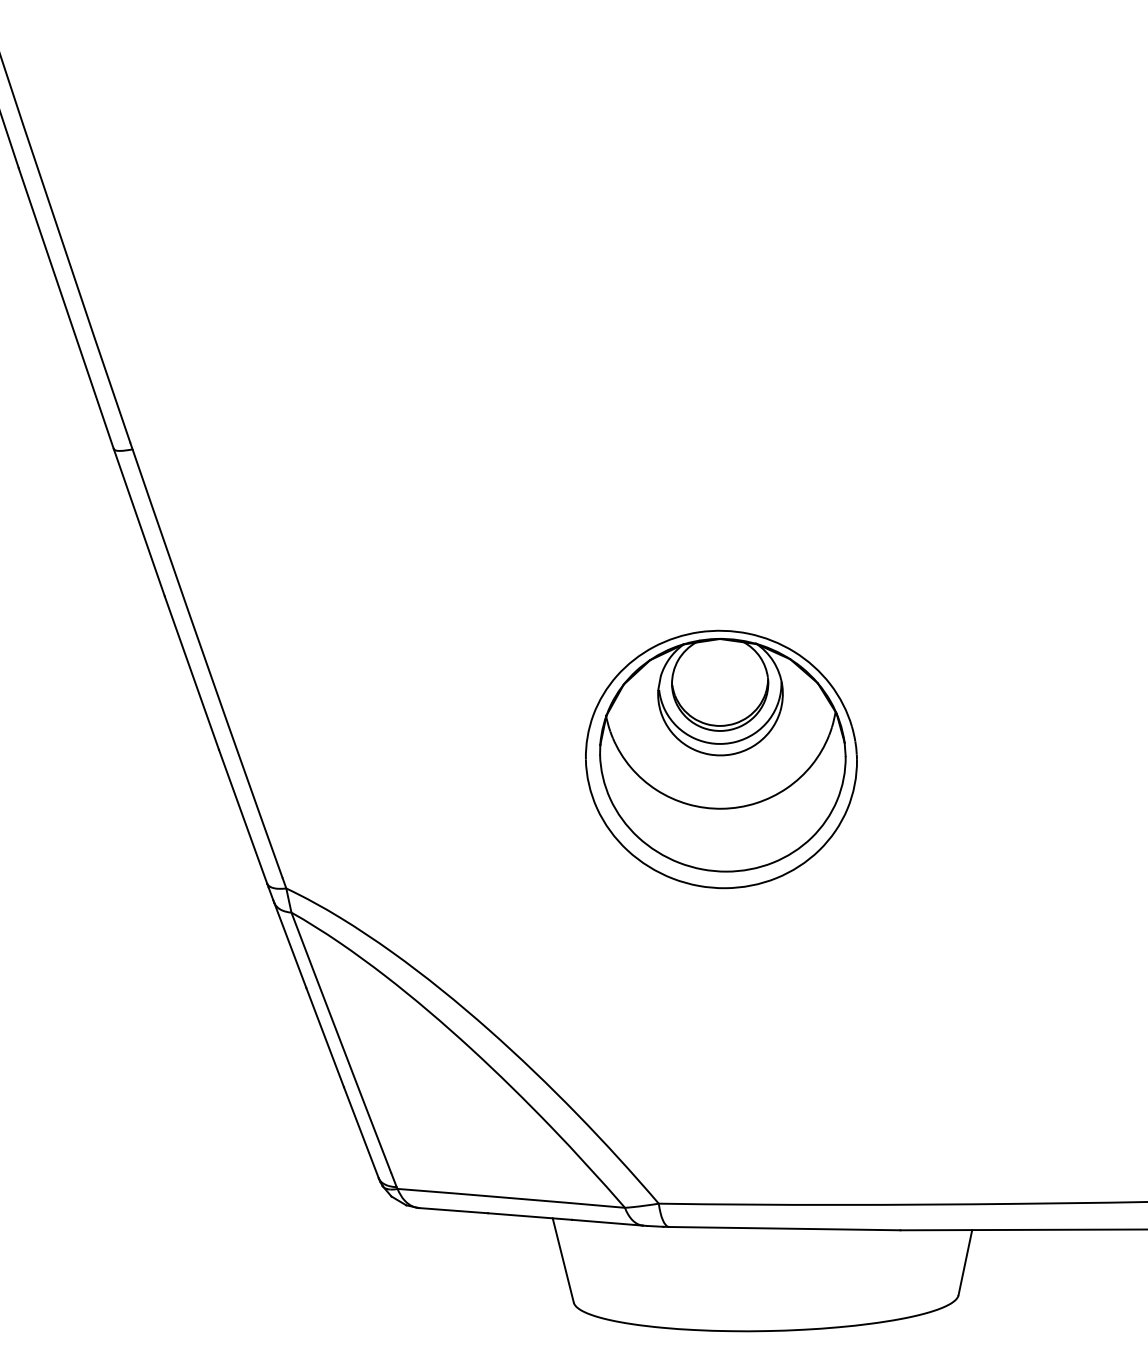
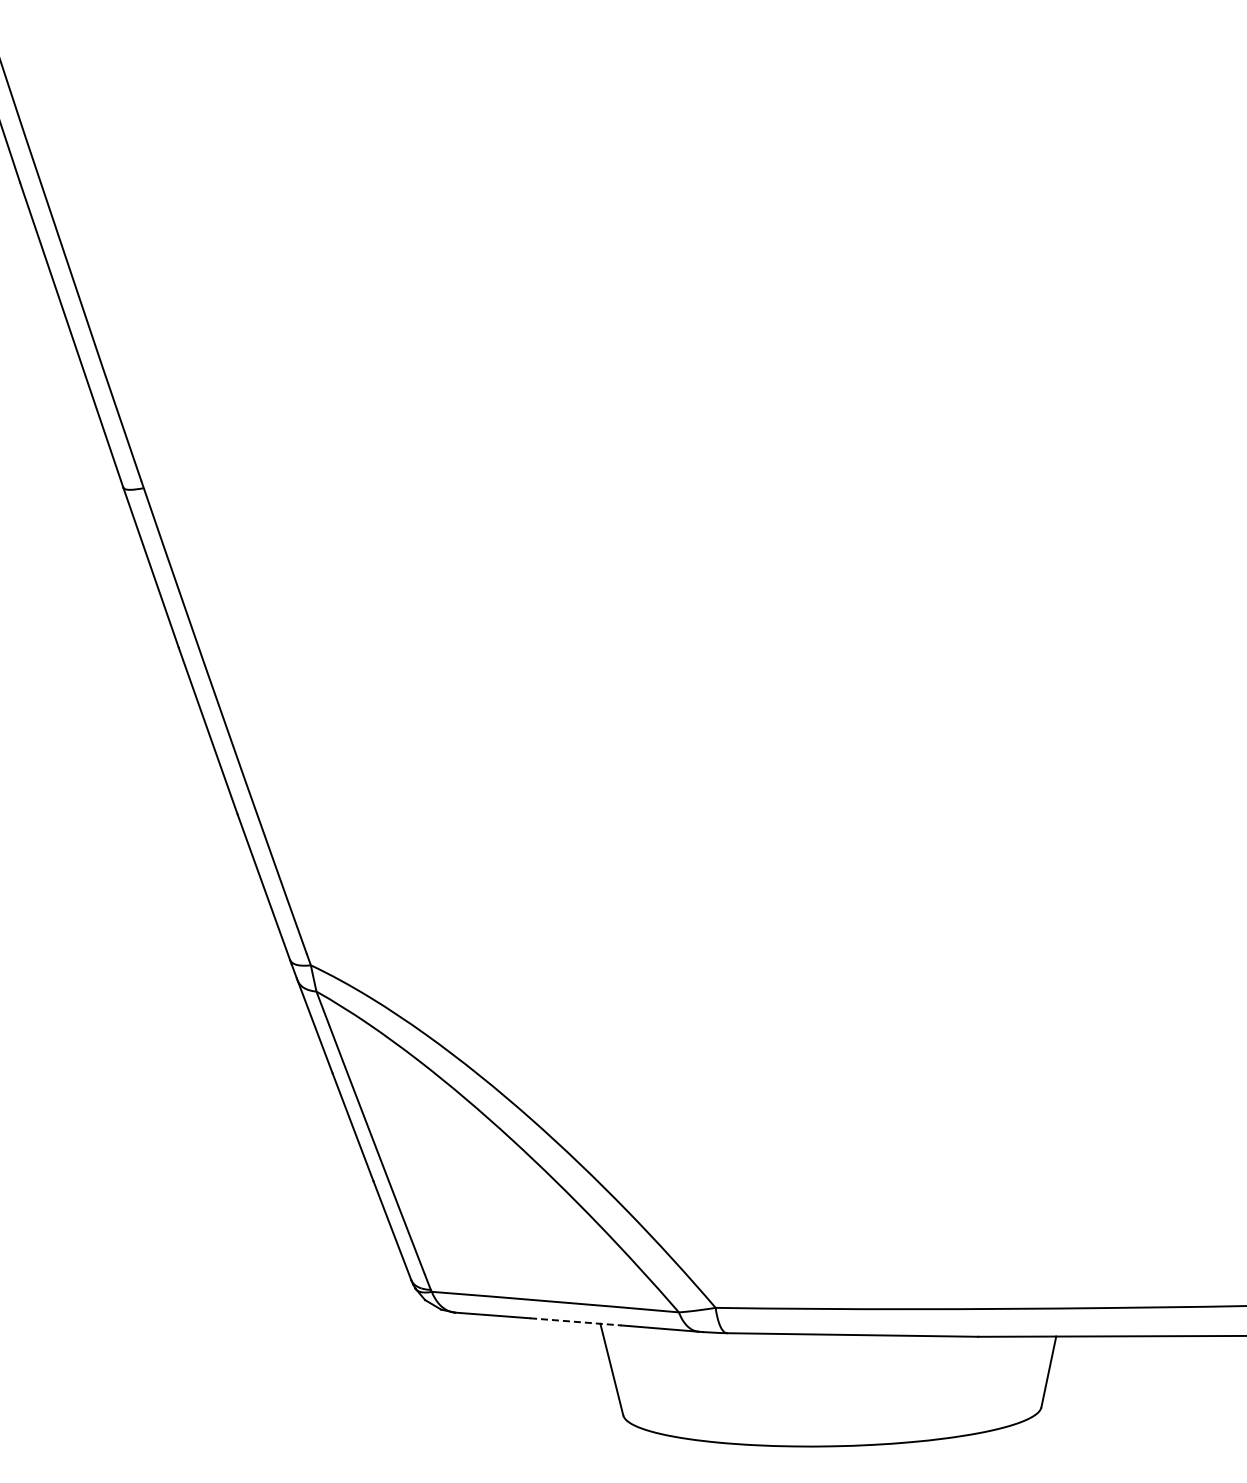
part: (721, 758) -> (783, 824), removed
line: (529, 1216) -> (575, 1321), solid -> dashed

